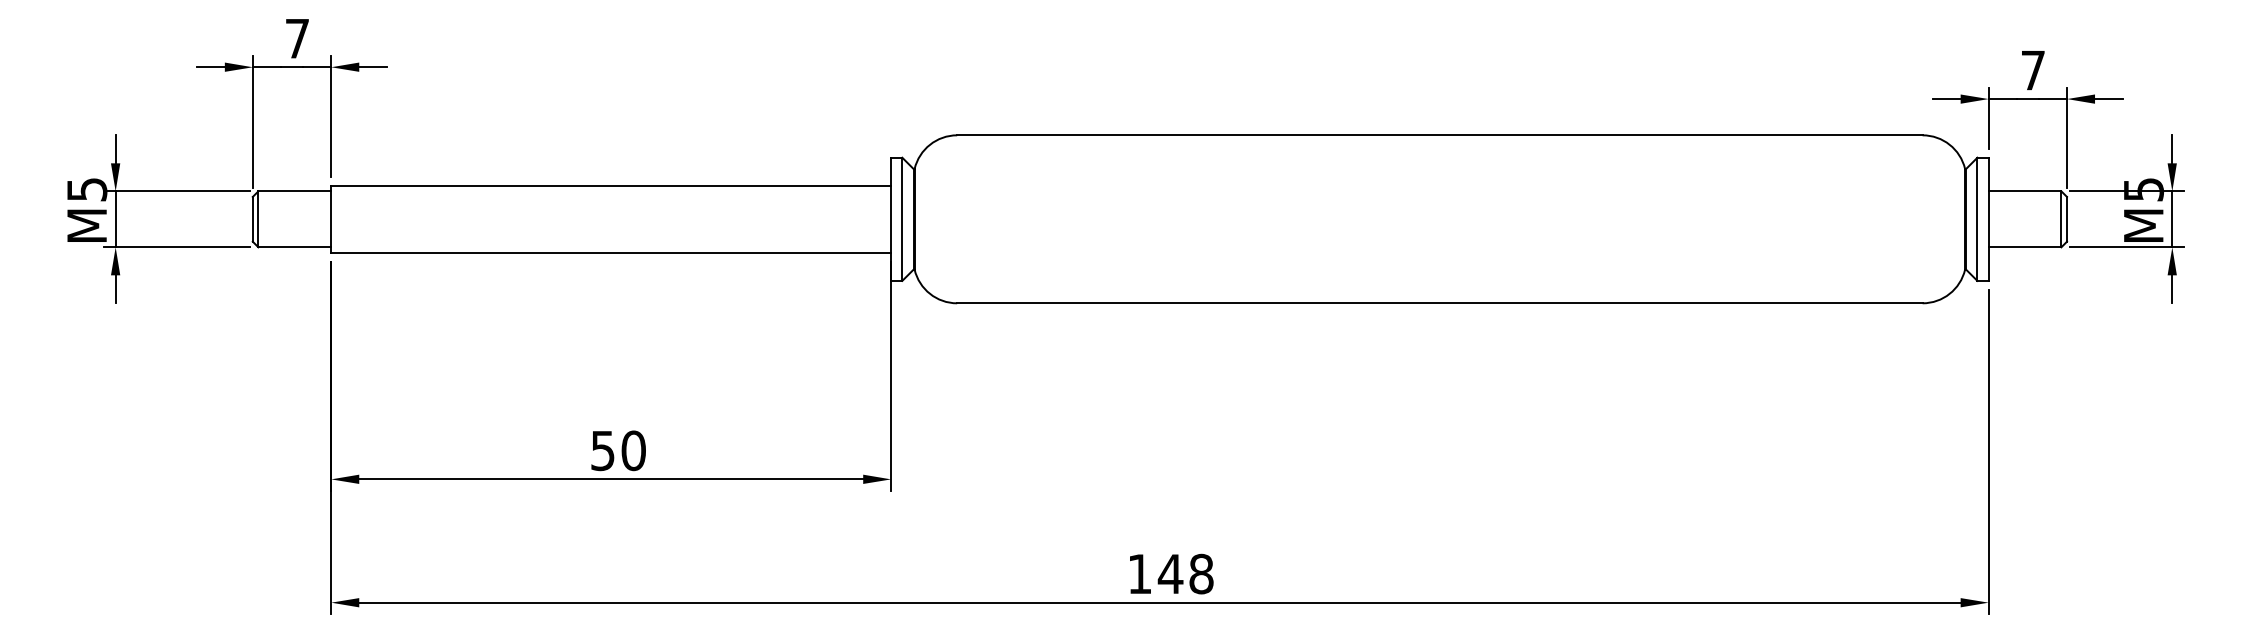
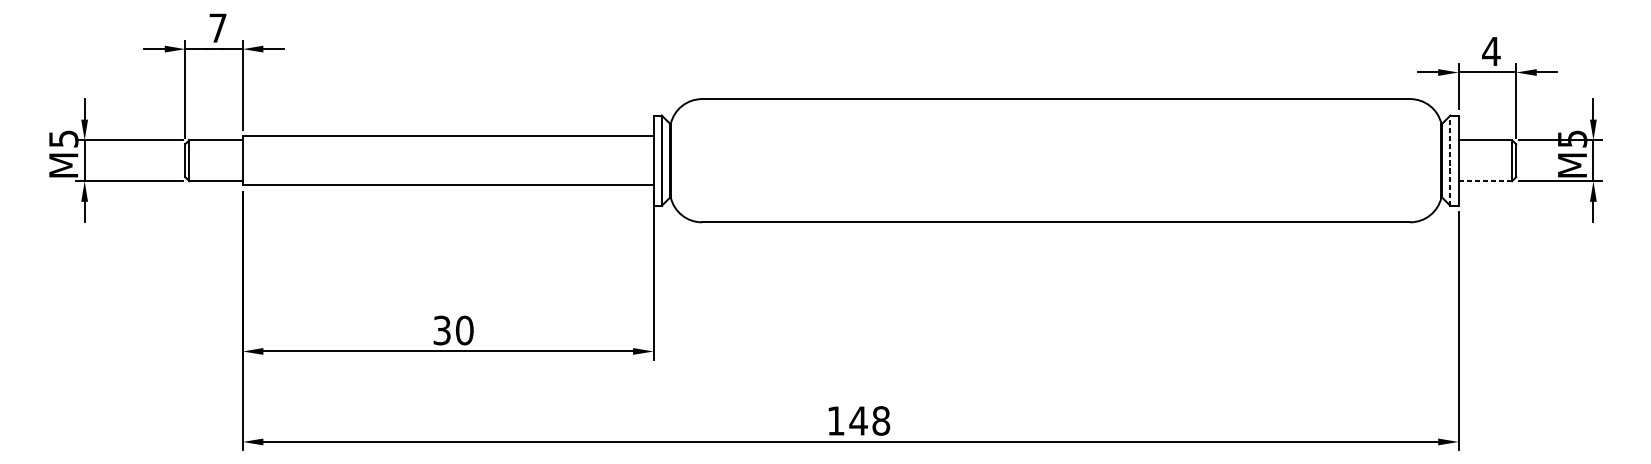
text: (2032, 70) -> (1490, 51), 7 -> 4
line: (1977, 219) -> (1450, 160), solid -> dashed
line: (2025, 247) -> (1485, 181), solid -> dashed
text: (602, 450) -> (441, 330), 50 -> 30

